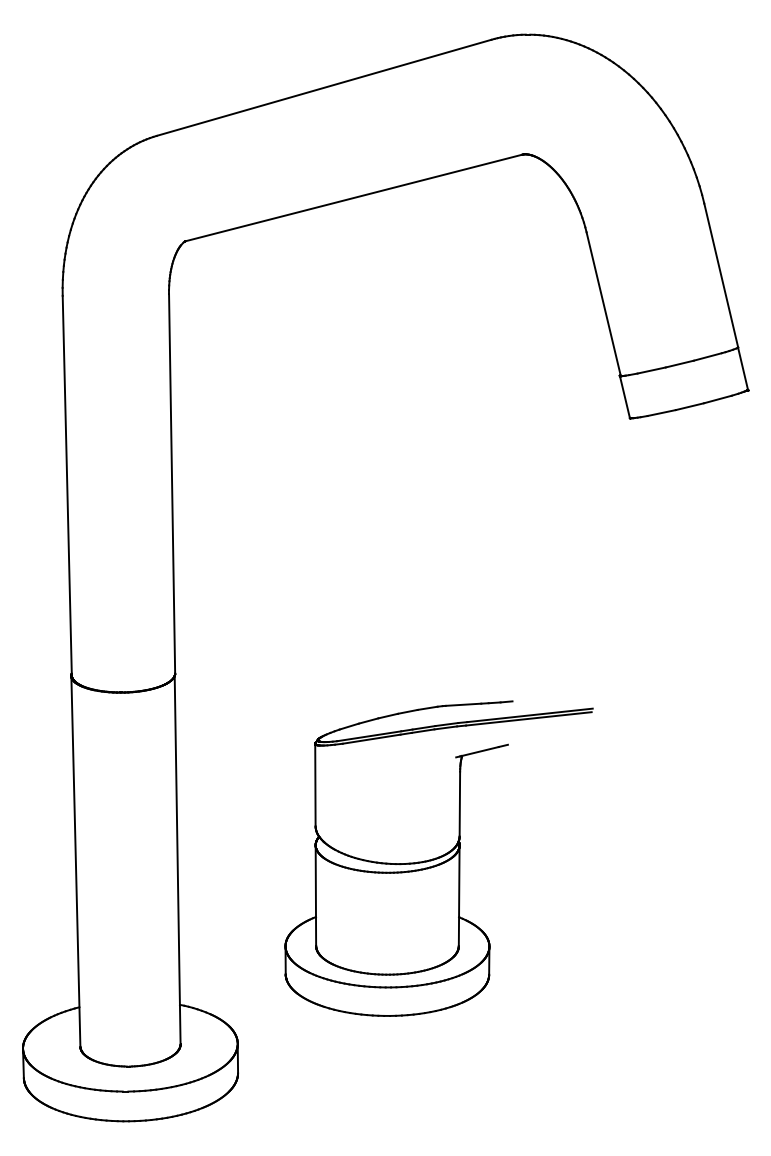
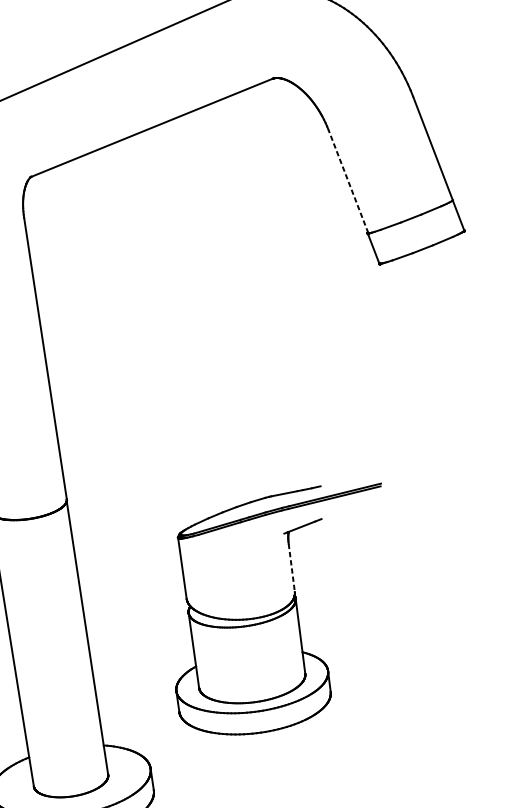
line: (603, 303) -> (348, 181), solid -> dashed
line: (459, 804) -> (291, 568), solid -> dashed

